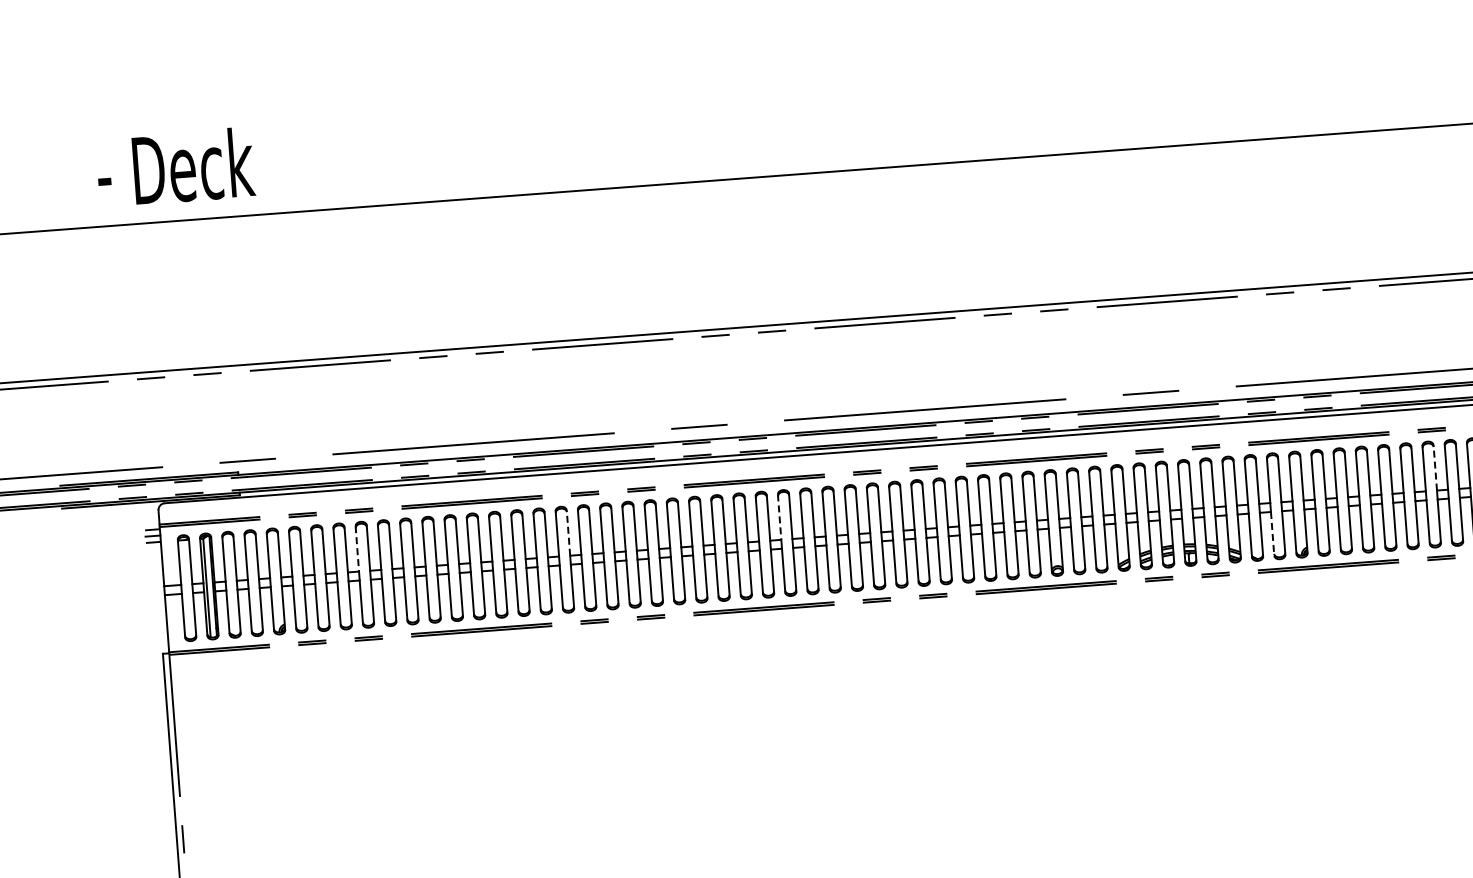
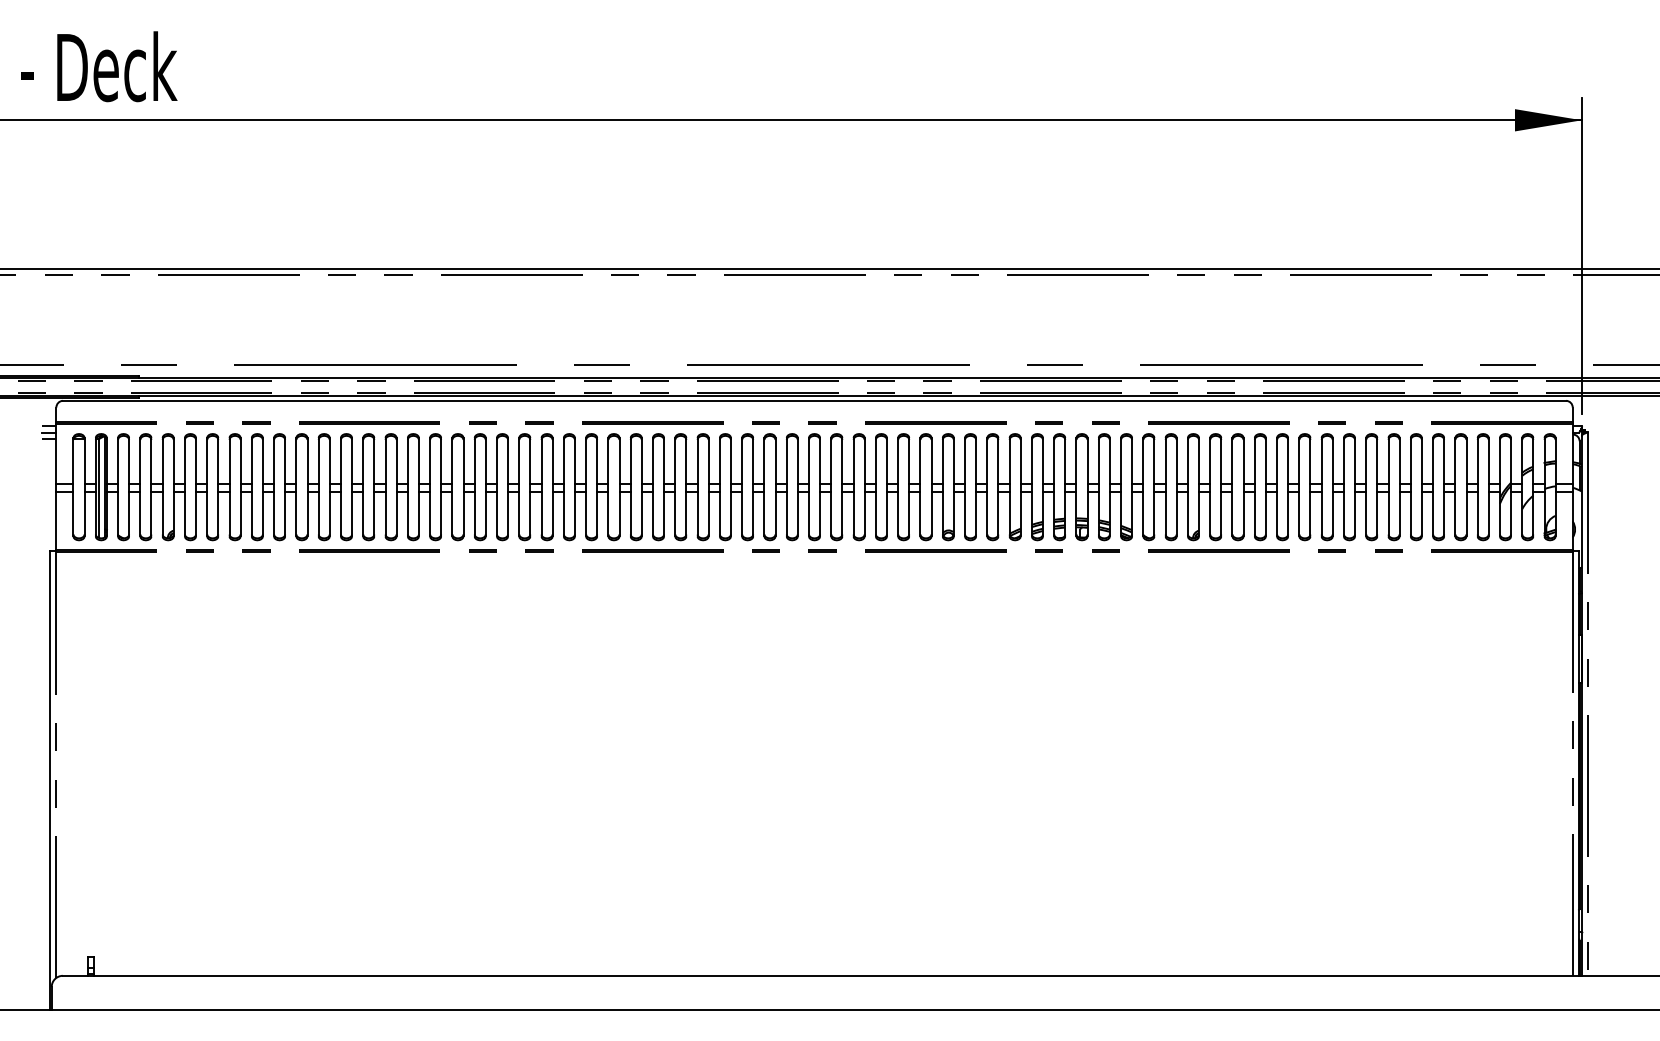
line: (1434, 467) -> (1332, 460), dashed -> solid
line: (779, 516) -> (675, 460), dashed -> solid
line: (568, 532) -> (463, 460), dashed -> solid
line: (1272, 533) -> (1165, 514), dashed -> solid
line: (357, 548) -> (251, 460), dashed -> solid

